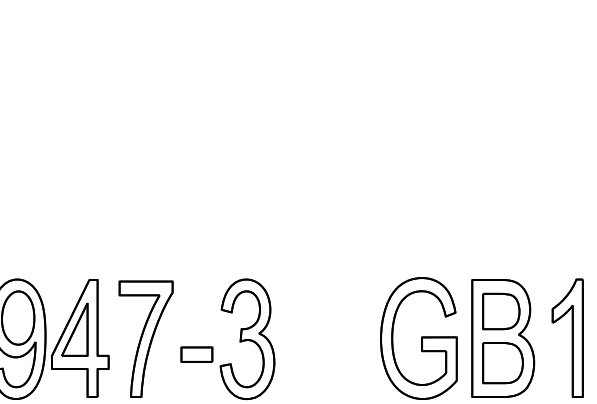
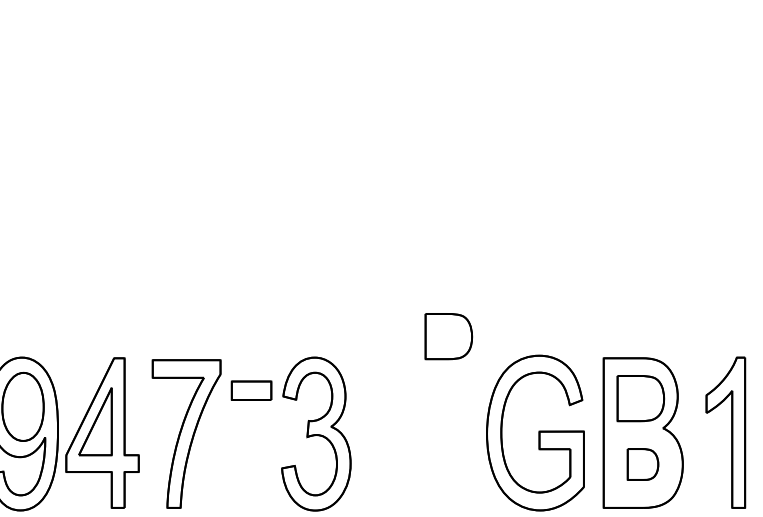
part: (350, 262) -> (448, 336), added
part: (196, 354) -> (251, 390), moved
part: (502, 363) -> (642, 464), size x0.6

